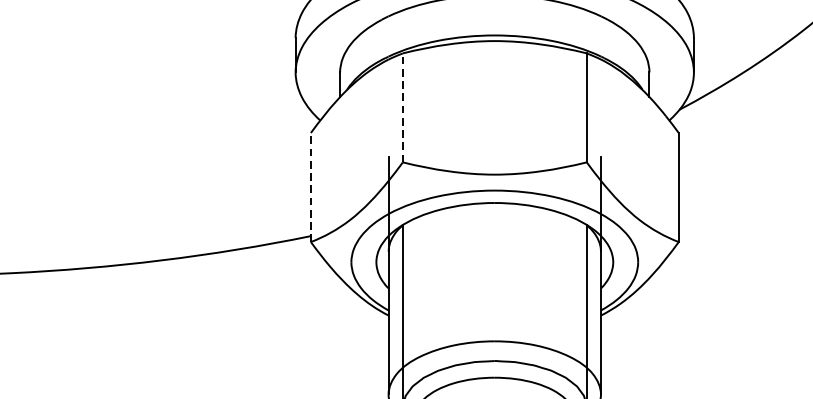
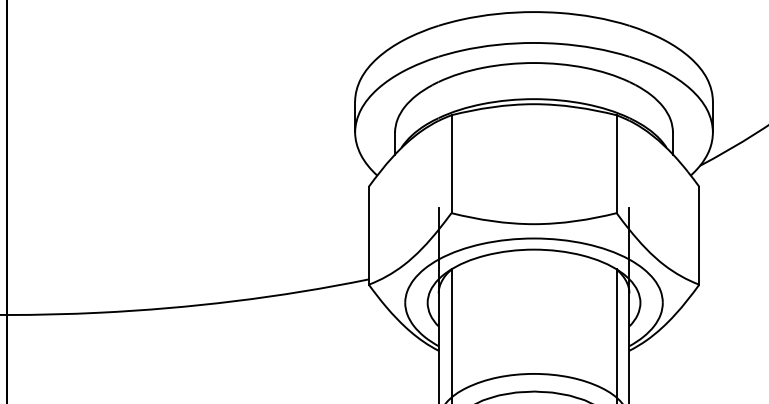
line: (402, 108) -> (451, 164), dashed -> solid
line: (310, 187) -> (368, 235), dashed -> solid

